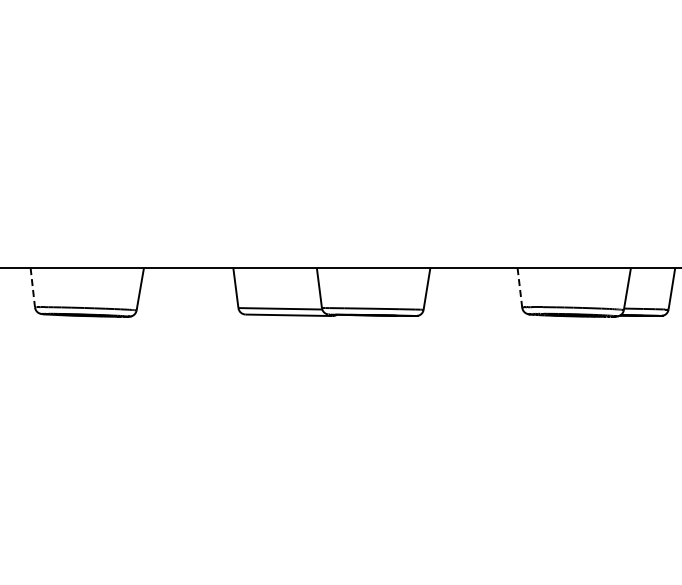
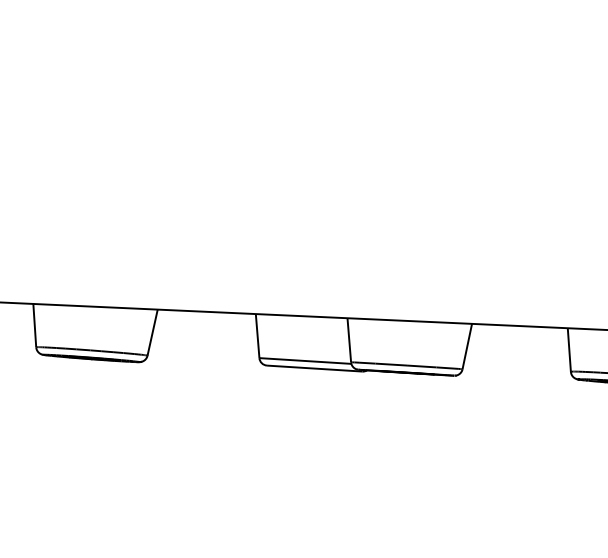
line: (32, 287) -> (34, 325), dashed -> solid
line: (519, 287) -> (568, 349), dashed -> solid

